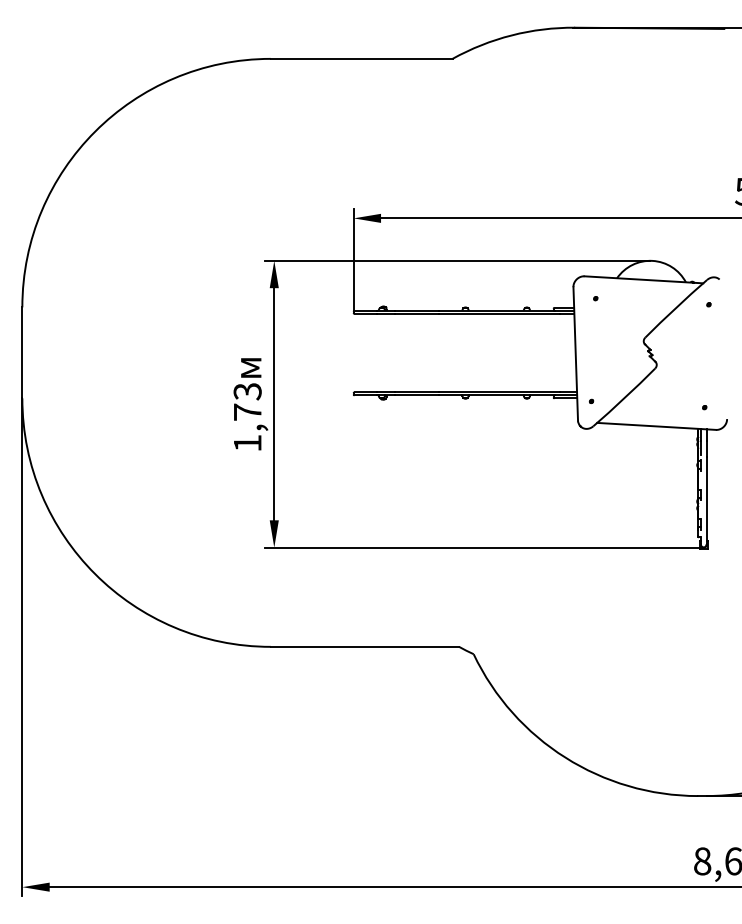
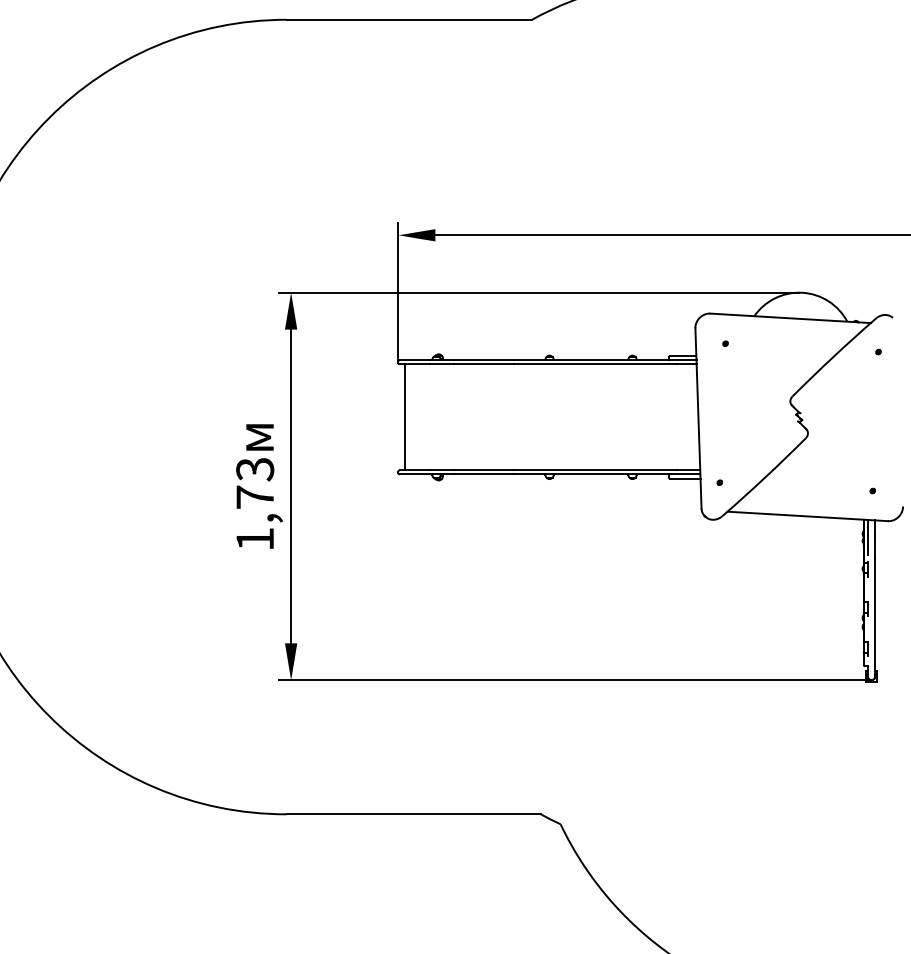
line: (358, 352) -> (404, 416), added

